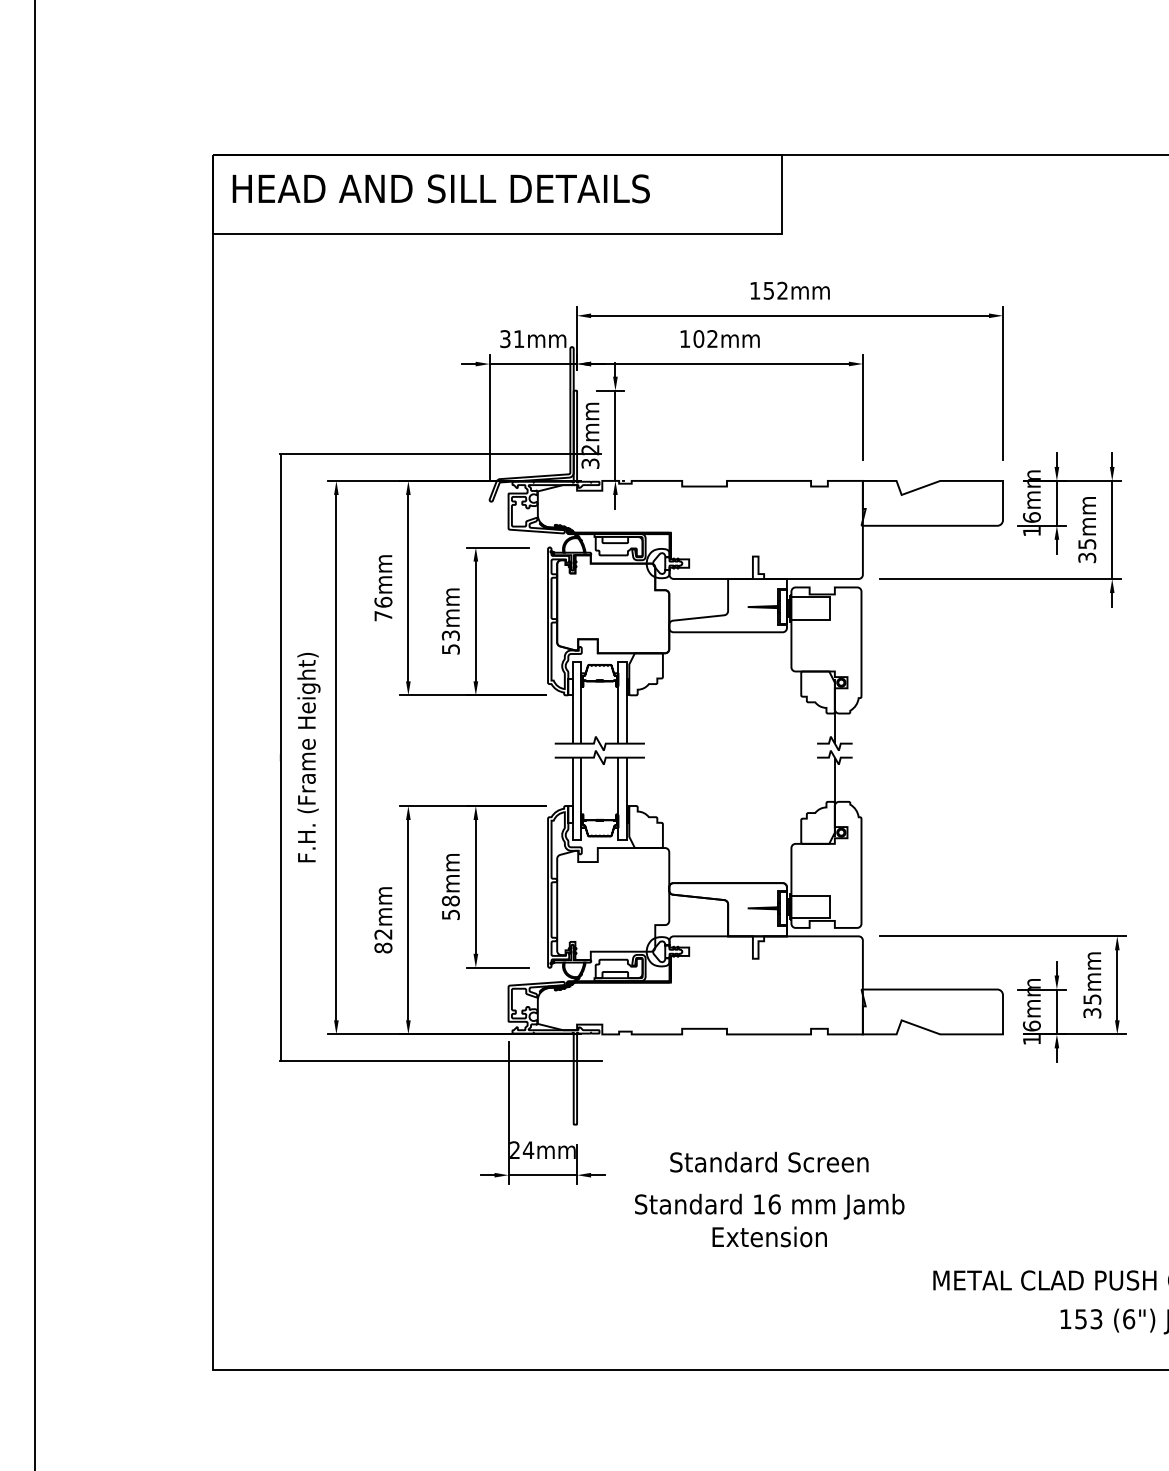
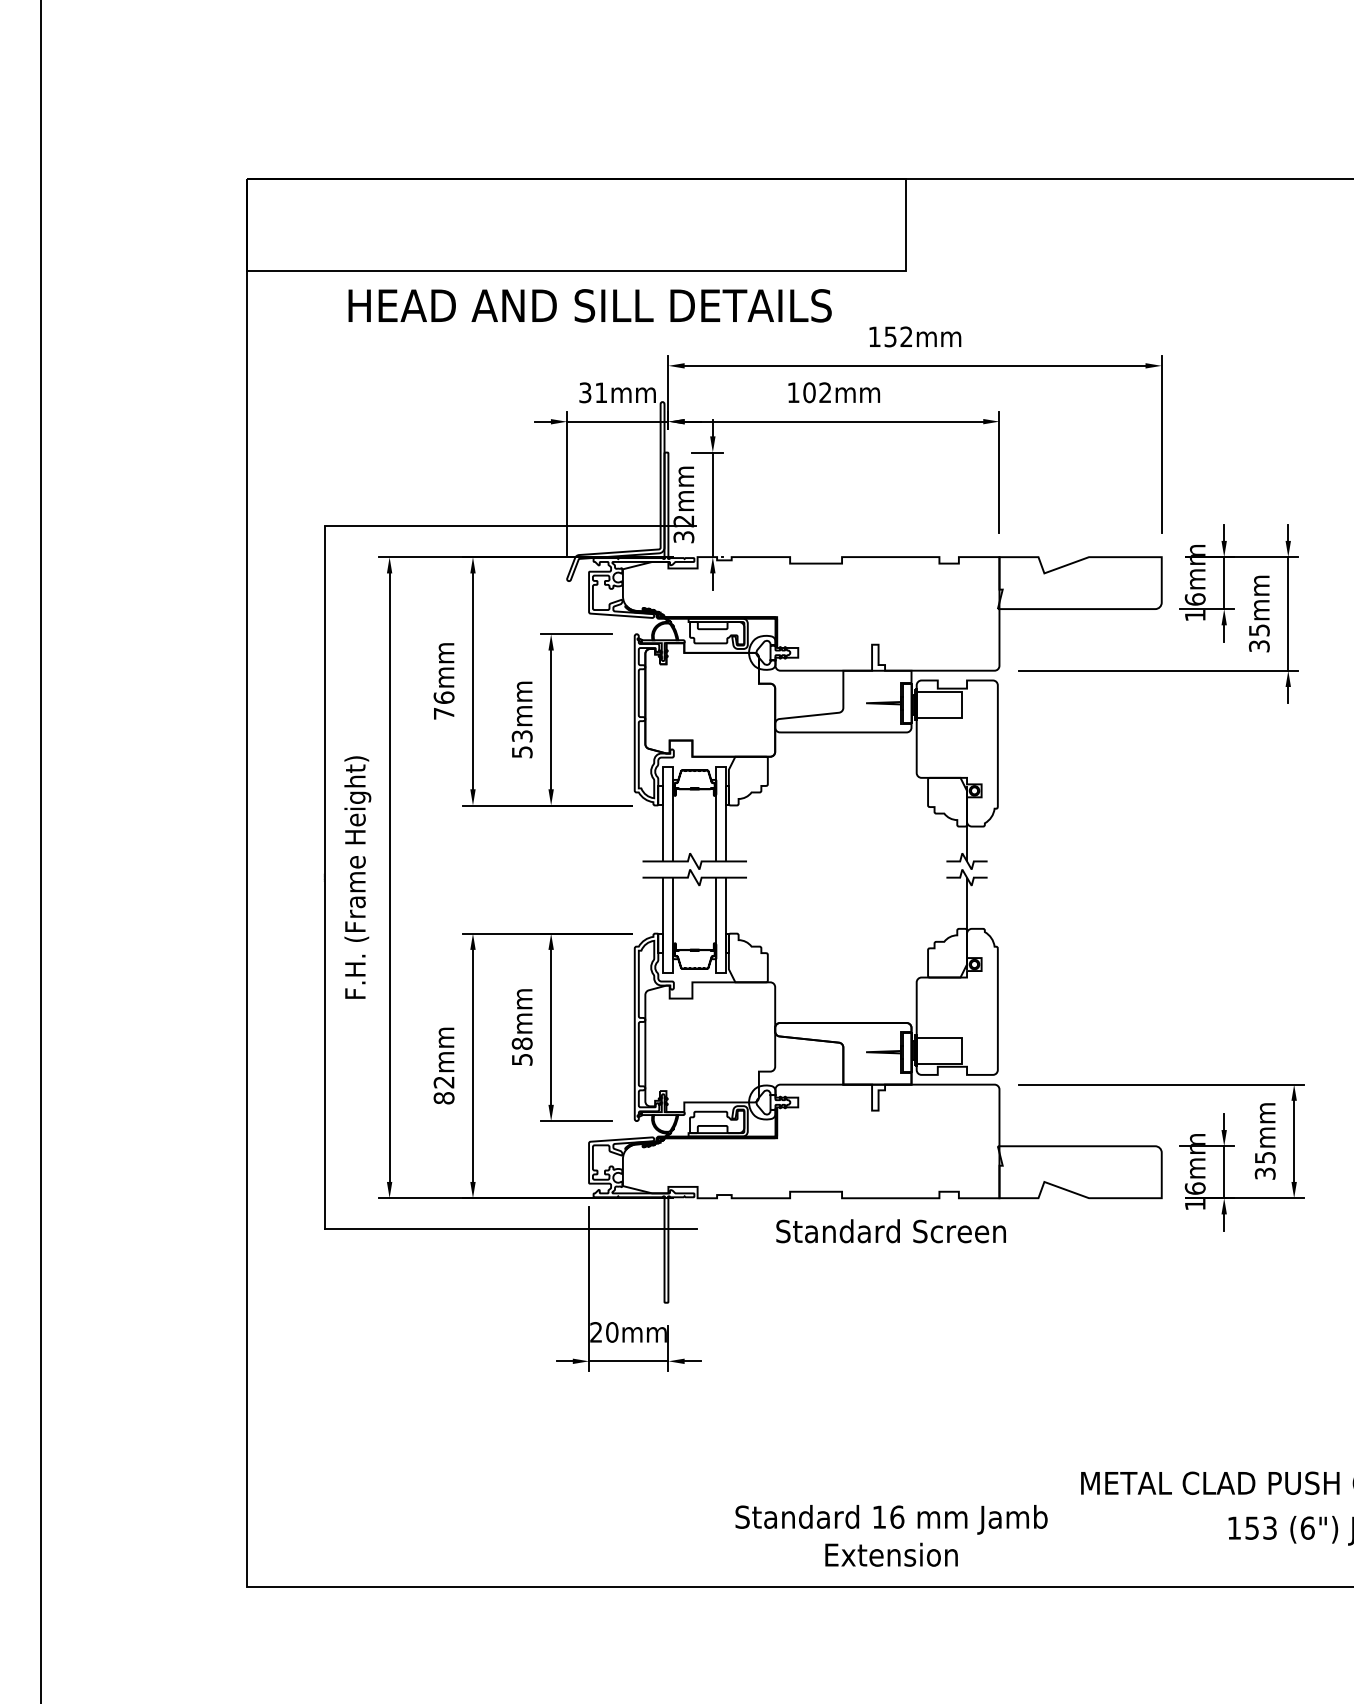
text: (440, 188) -> (589, 305), moved
text: (527, 1150) -> (611, 1332), 24mm -> 20mm
text: (768, 1162) -> (890, 1231), moved
text: (769, 1220) -> (891, 1535), moved

